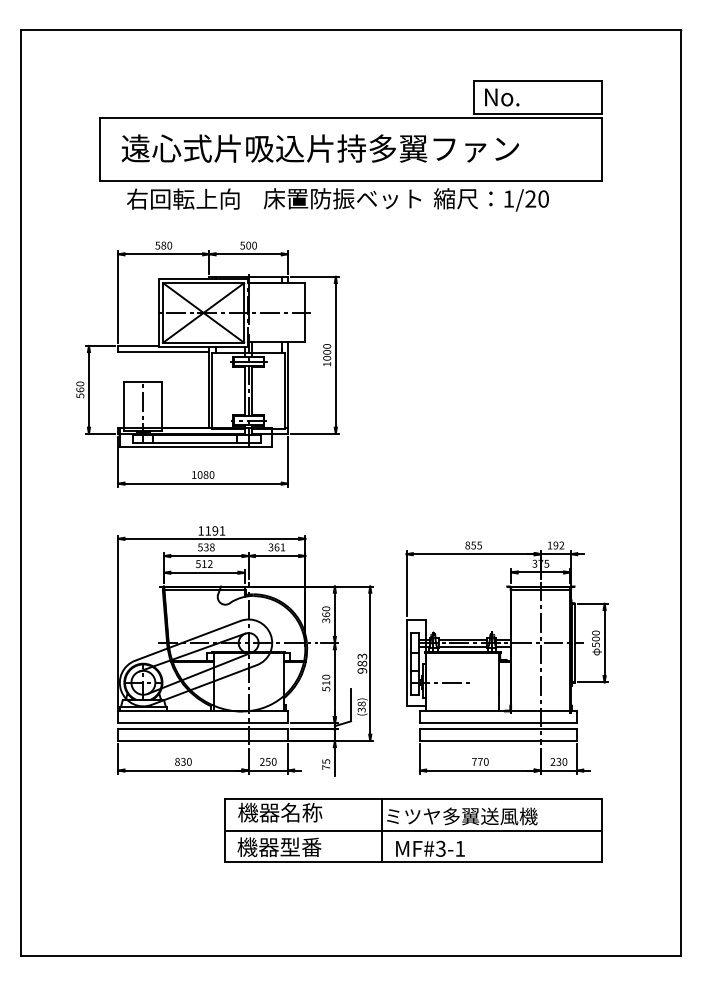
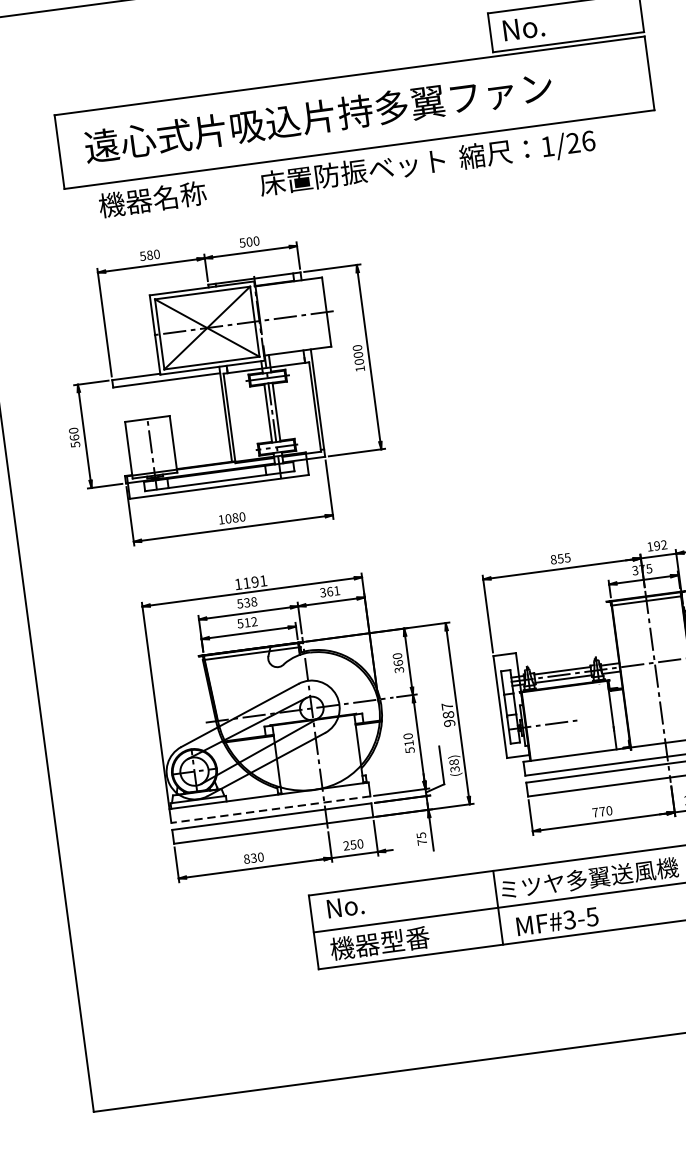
text: (183, 198) -> (165, 196), 右回転上向 -> 機器名称
text: (543, 198) -> (588, 140), 1/20 -> 1/26
text: (362, 656) -> (447, 706), 983 -> 987
line: (203, 723) -> (271, 809), solid -> dashed
text: (280, 812) -> (375, 902), 機器名称 -> No.
text: (460, 848) -> (592, 916), MF#3-1 -> MF#3-5

